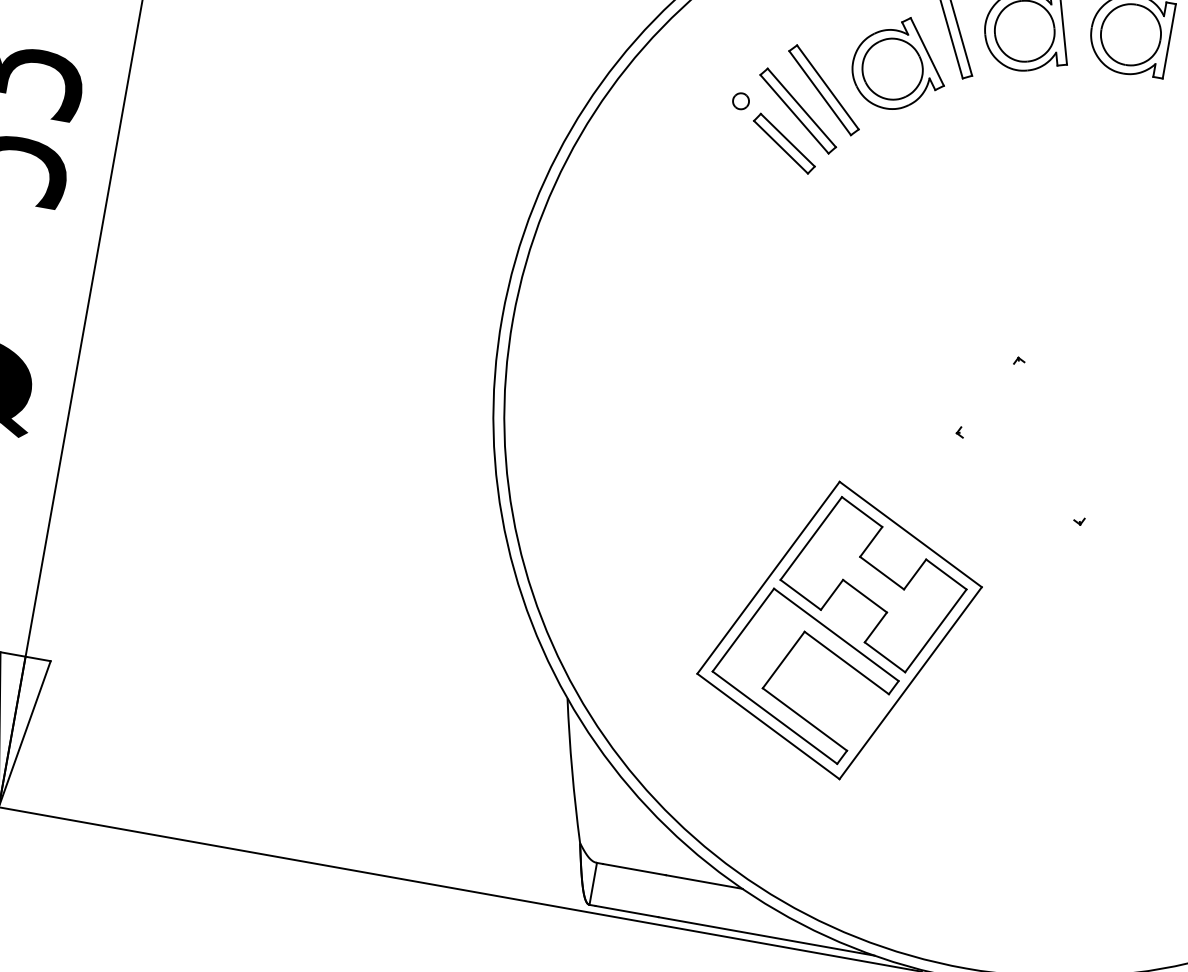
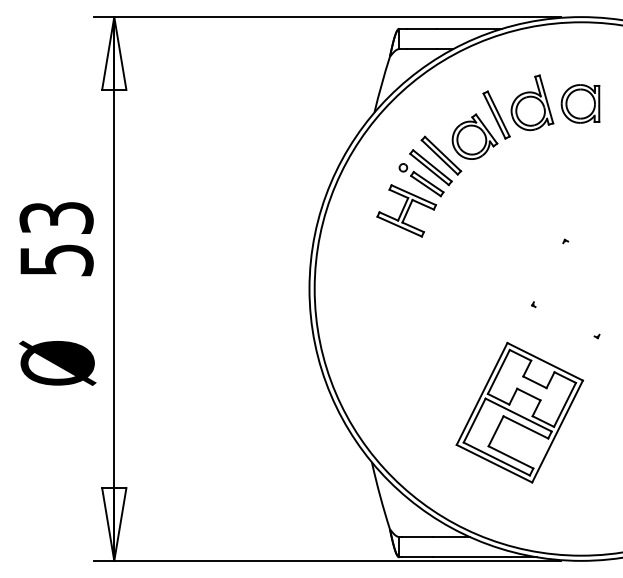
part: (731, 190) -> (406, 210), added
part: (1019, 361) -> (565, 241), moved
part: (839, 629) -> (519, 412), moved

